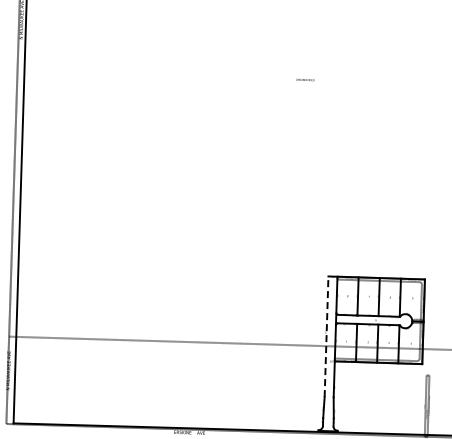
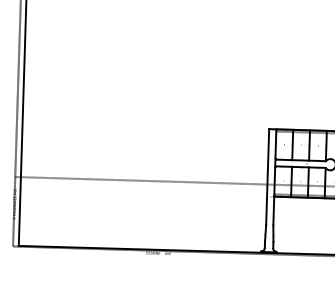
line: (326, 336) -> (267, 176), dashed -> solid

